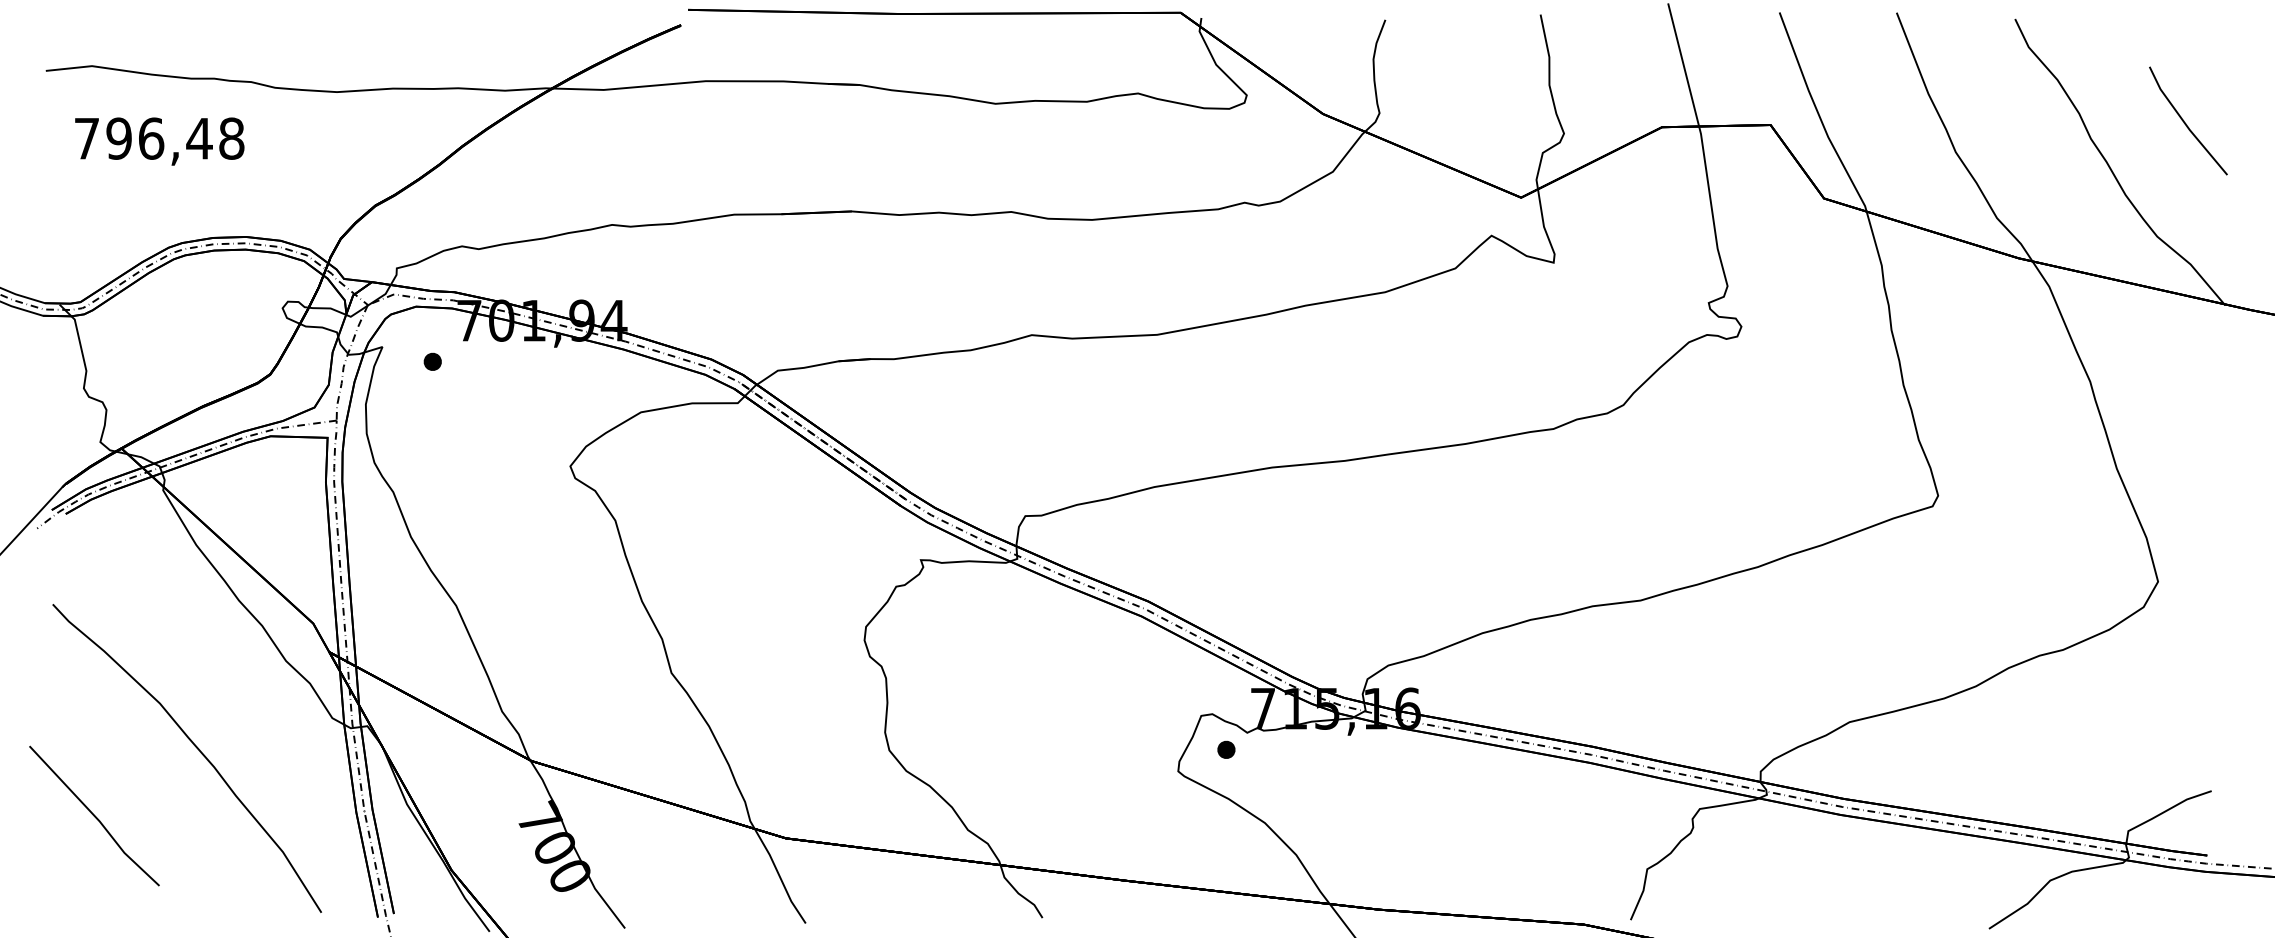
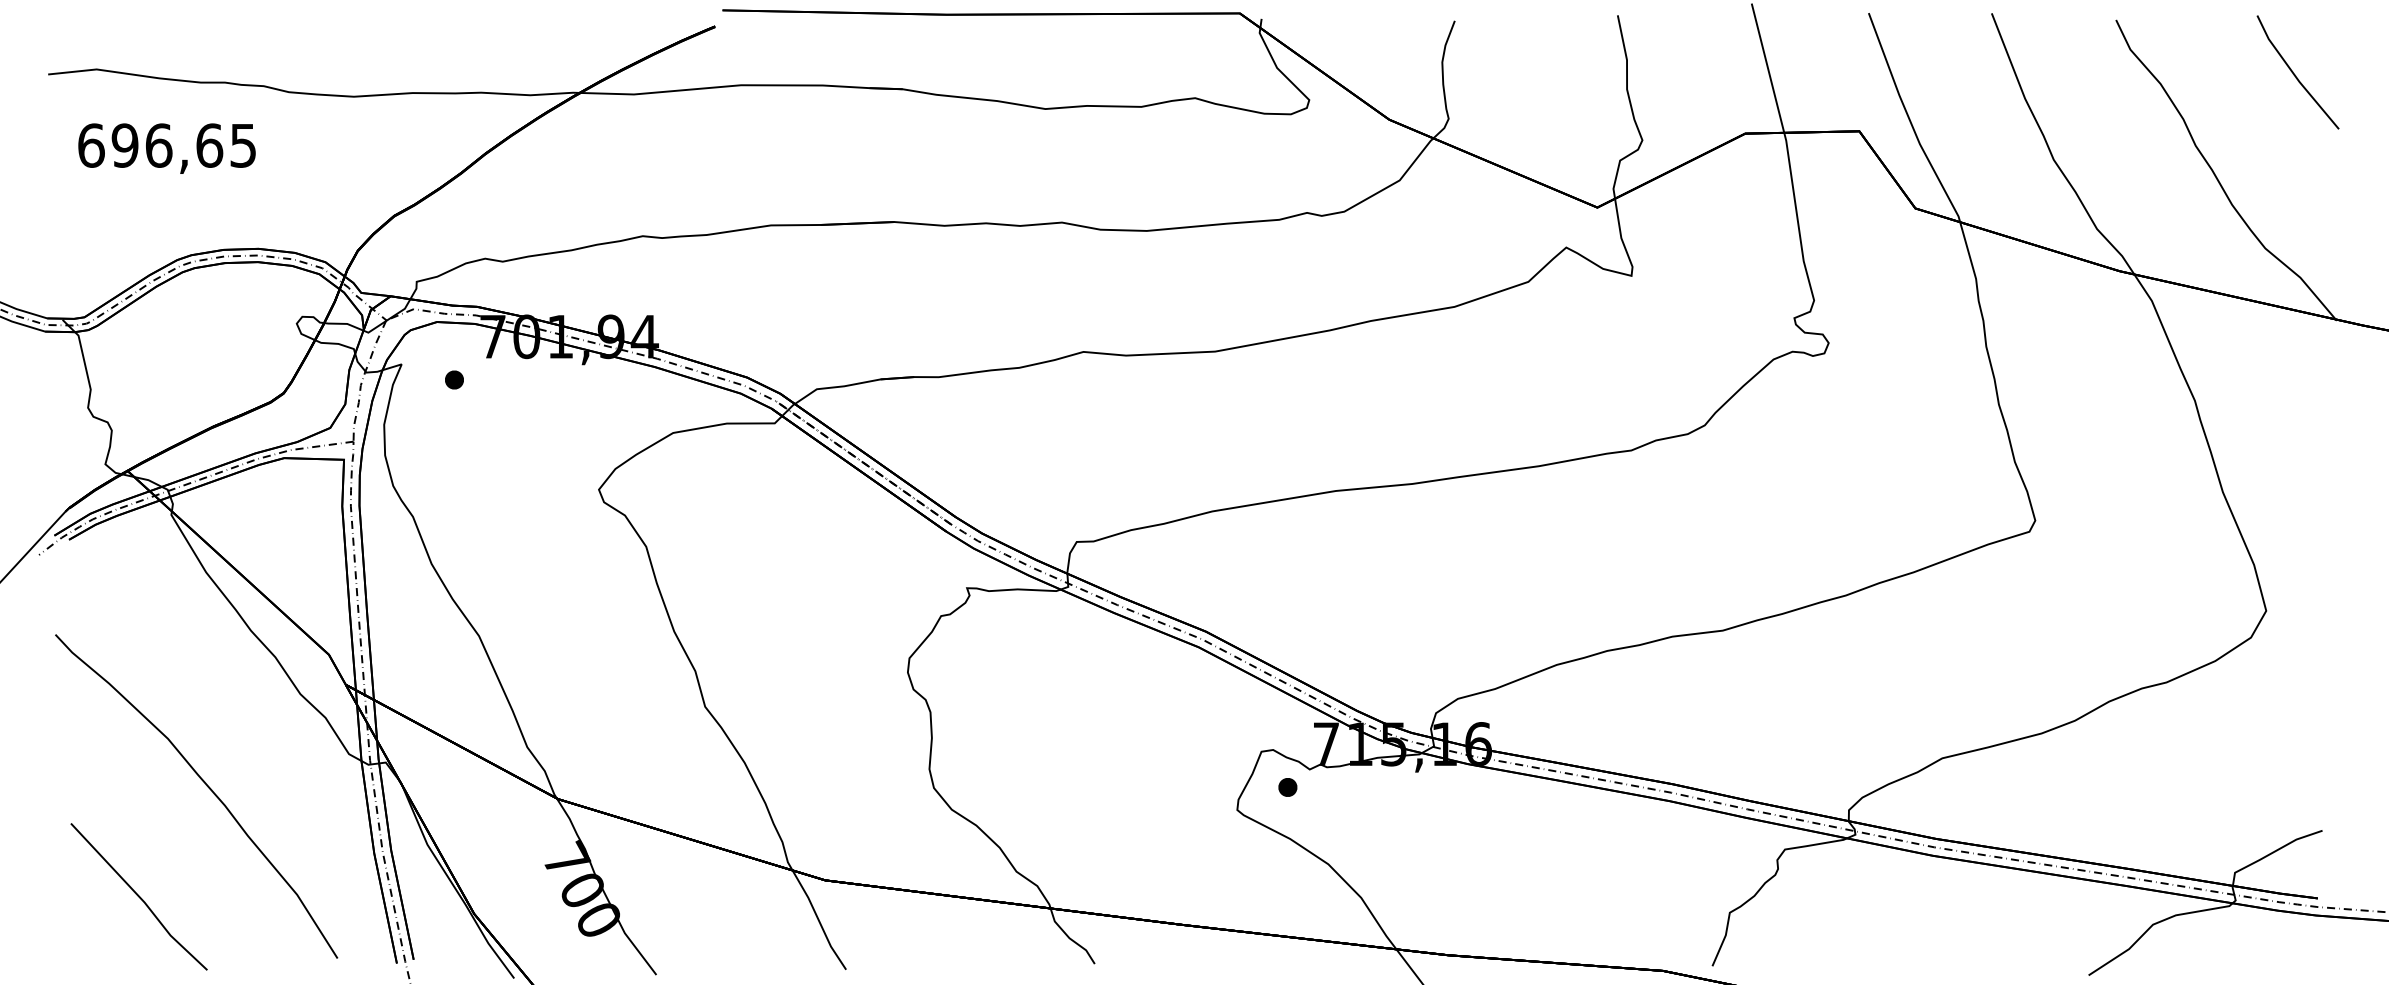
line: (2185, 122) -> (2295, 74), moved
text: (159, 138) -> (167, 145), 796,48 -> 696,65
line: (94, 815) -> (139, 896), moved

